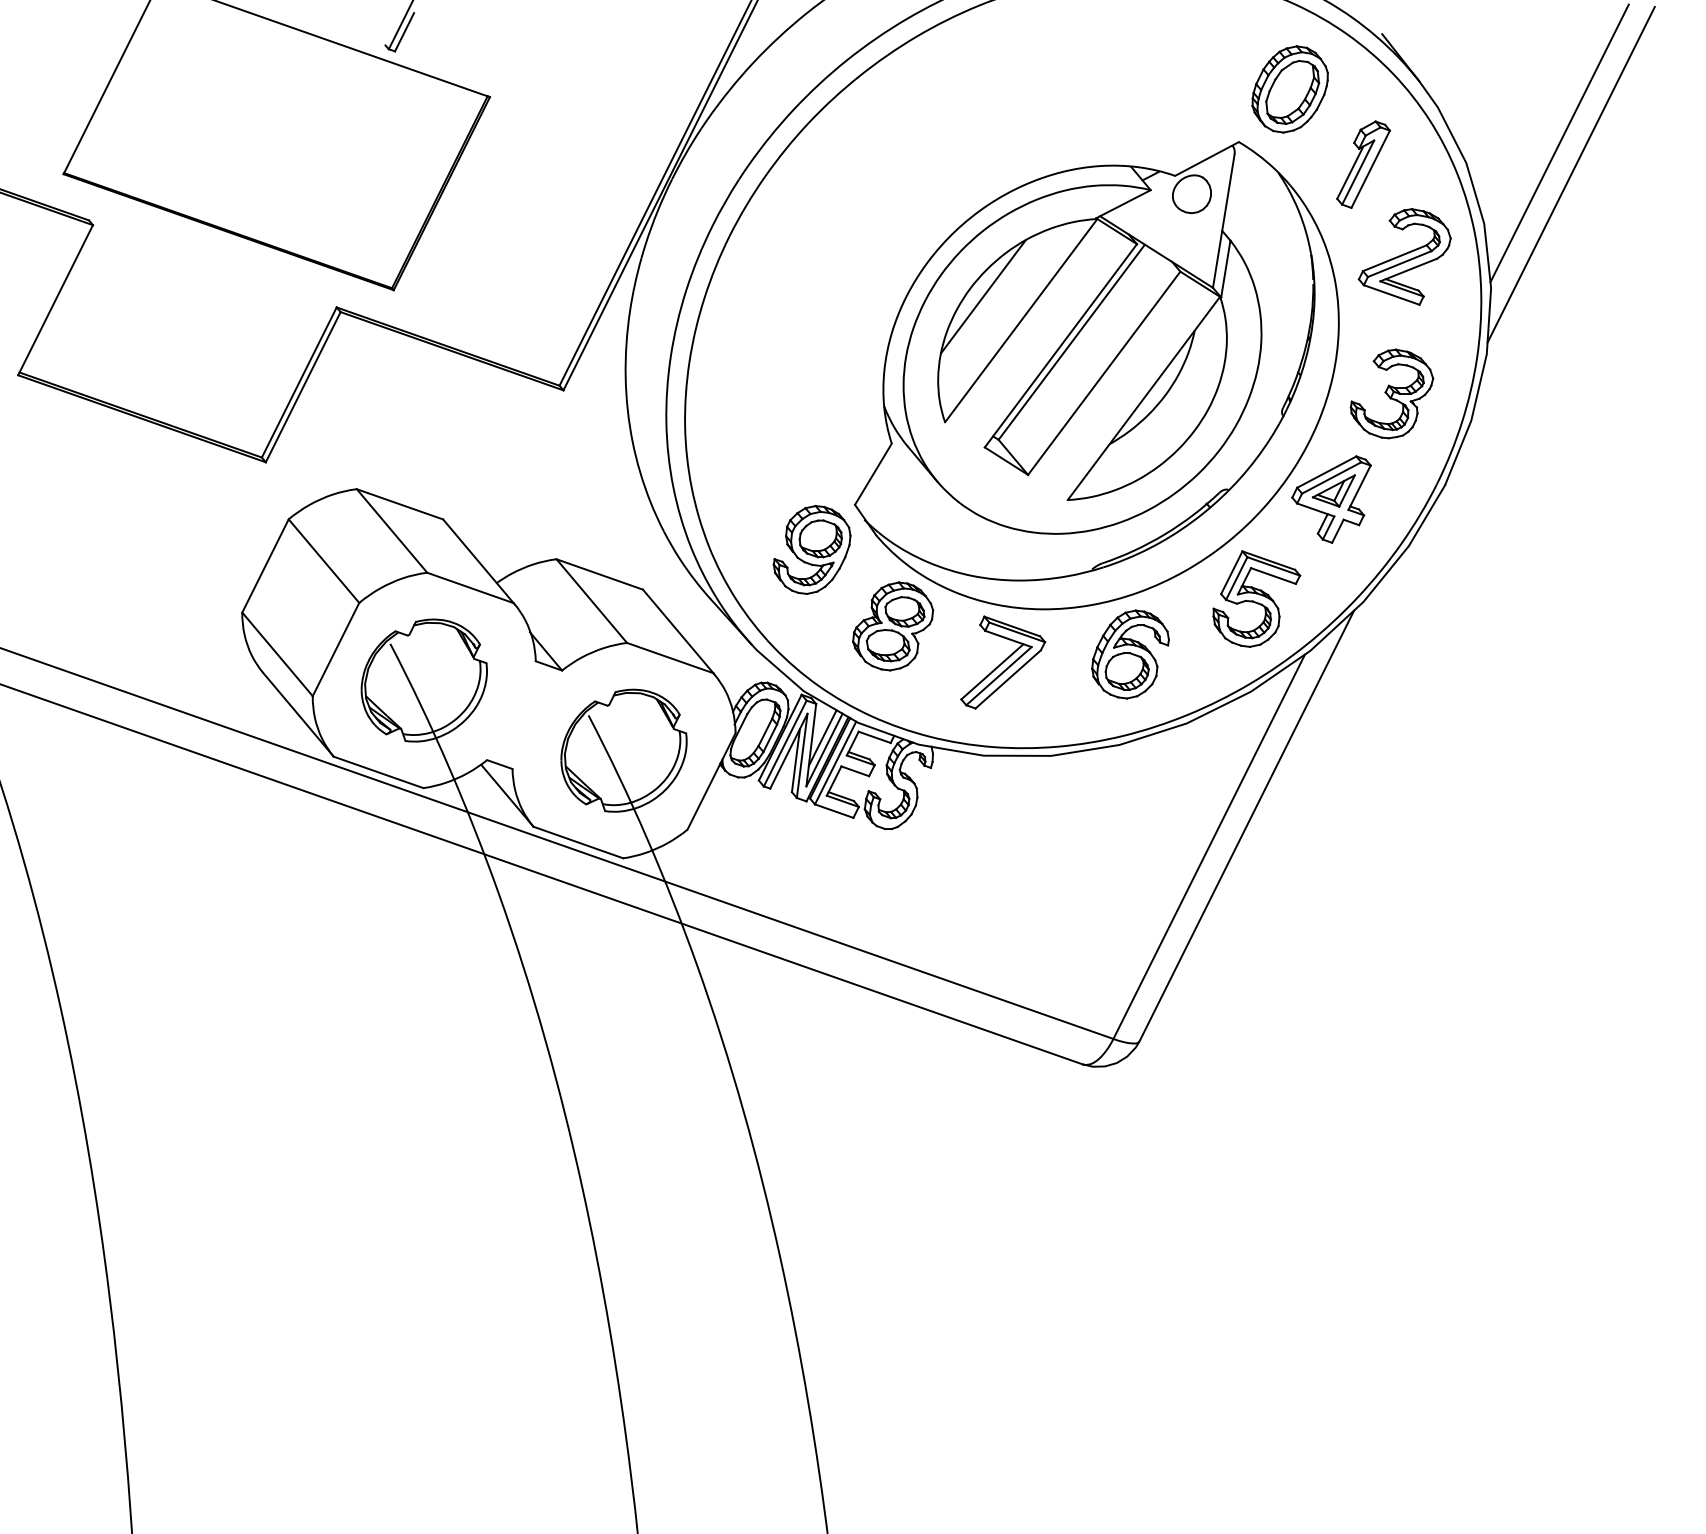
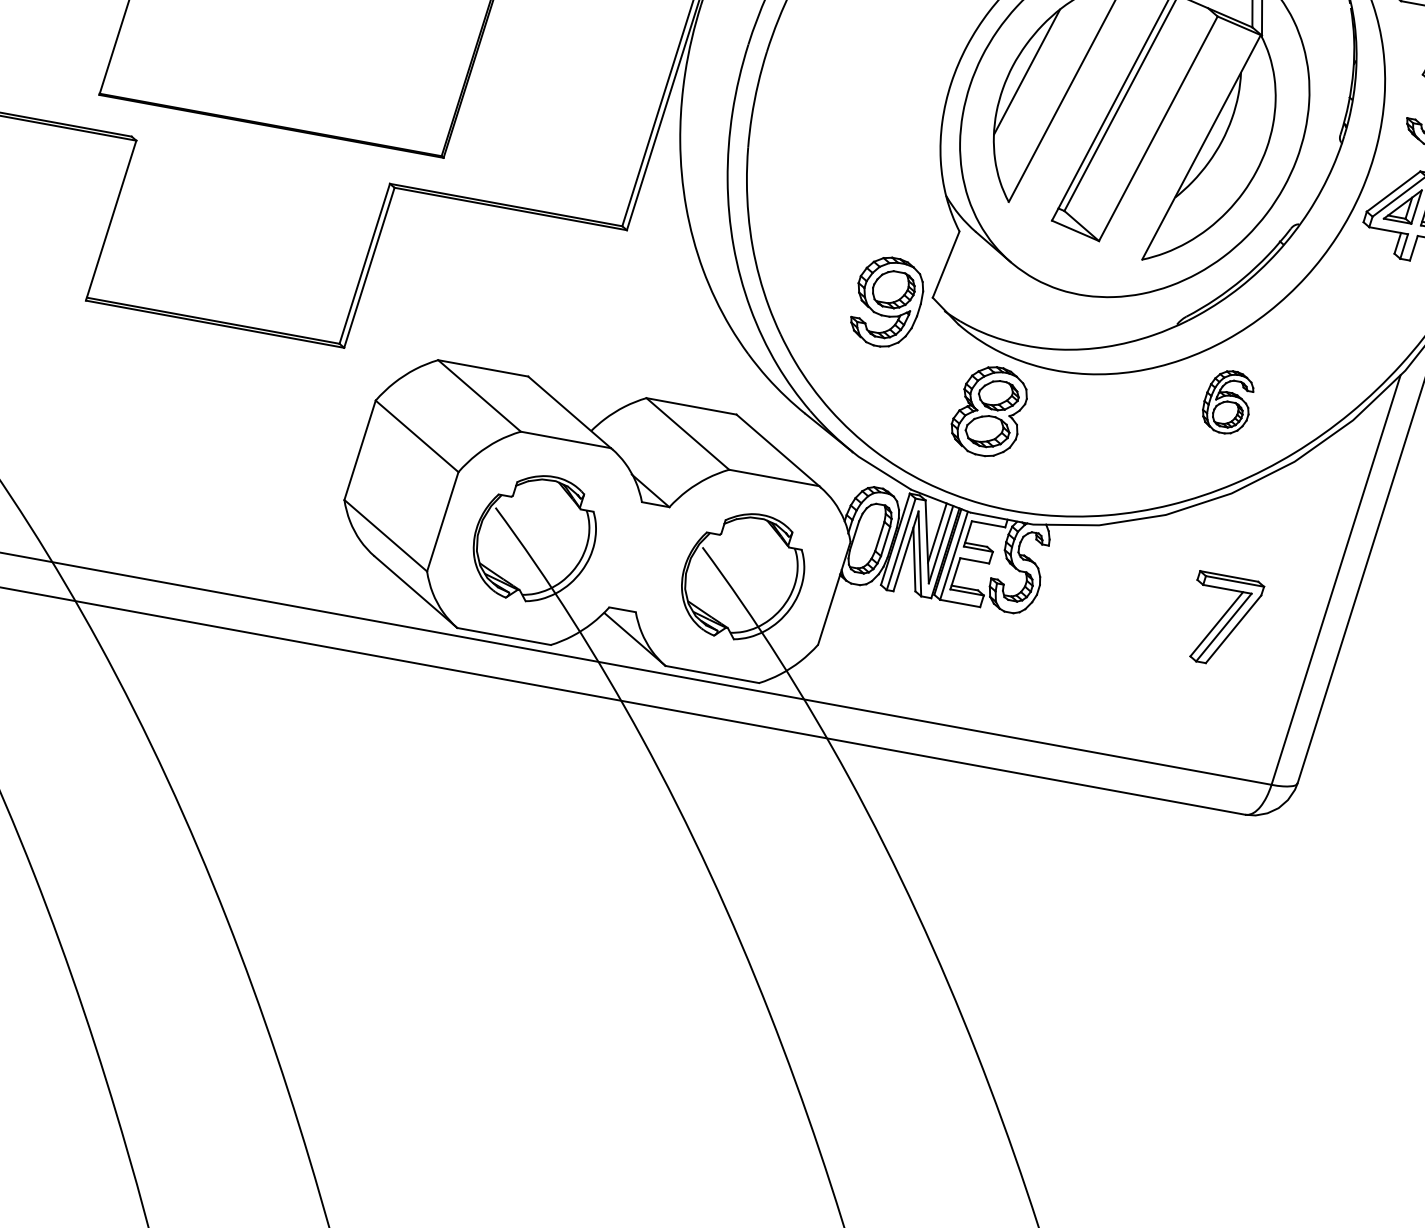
part: (811, 549) -> (886, 301), moved
part: (1256, 598) -> (1343, 327), removed
part: (1130, 654) -> (1228, 402), size x0.7
part: (1003, 662) -> (1226, 613), moved

